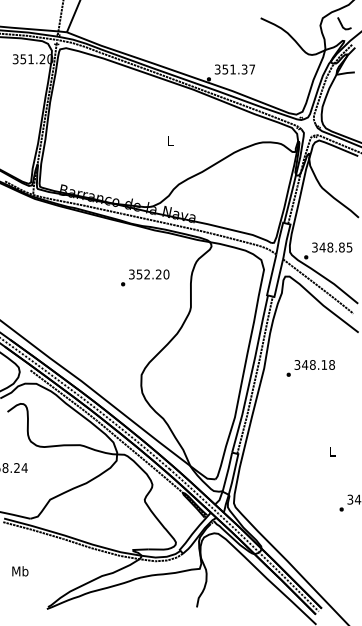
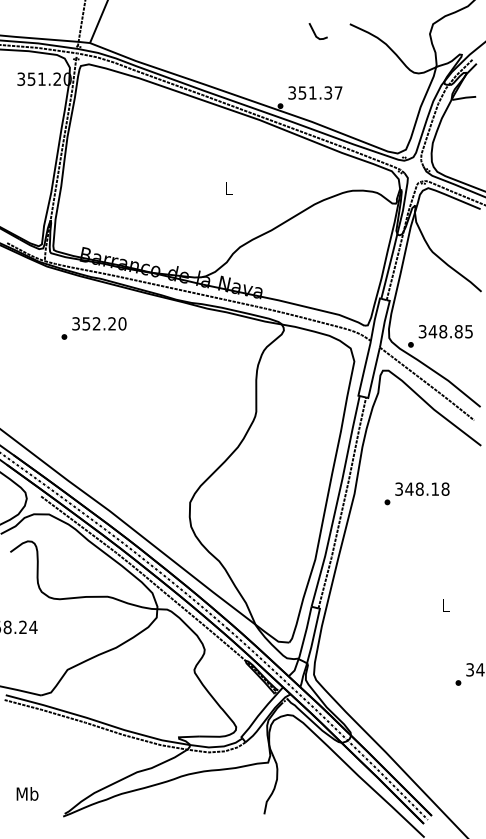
line: (342, 24) -> (315, 32), moved
text: (144, 277) -> (93, 328), moved
text: (20, 571) -> (27, 793), moved

